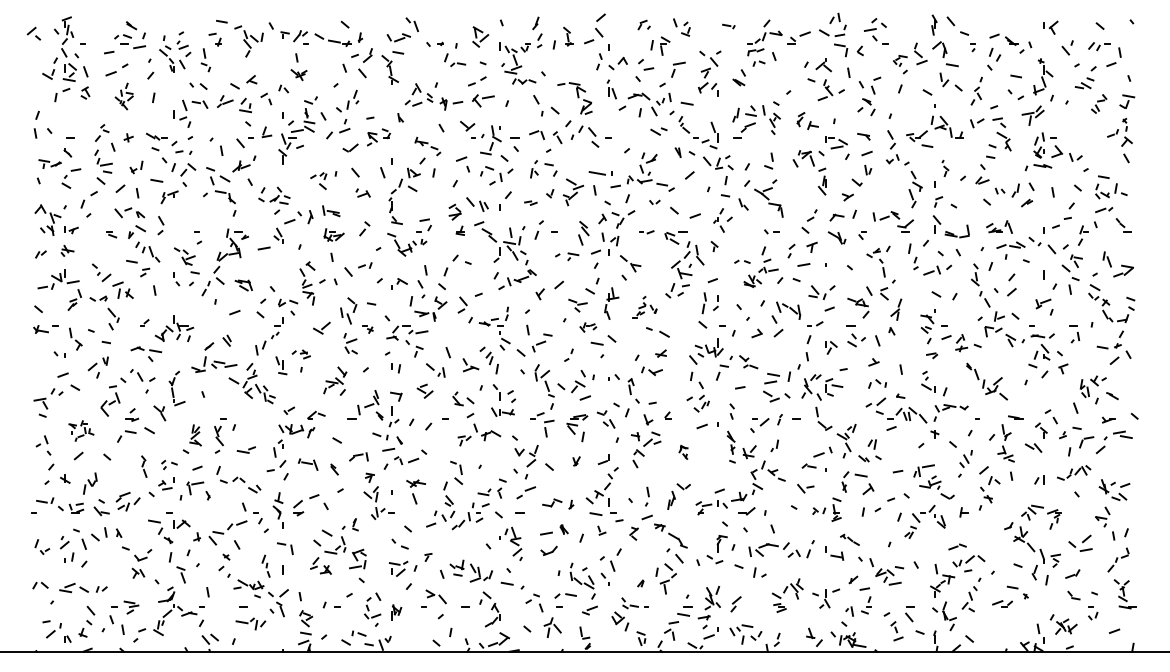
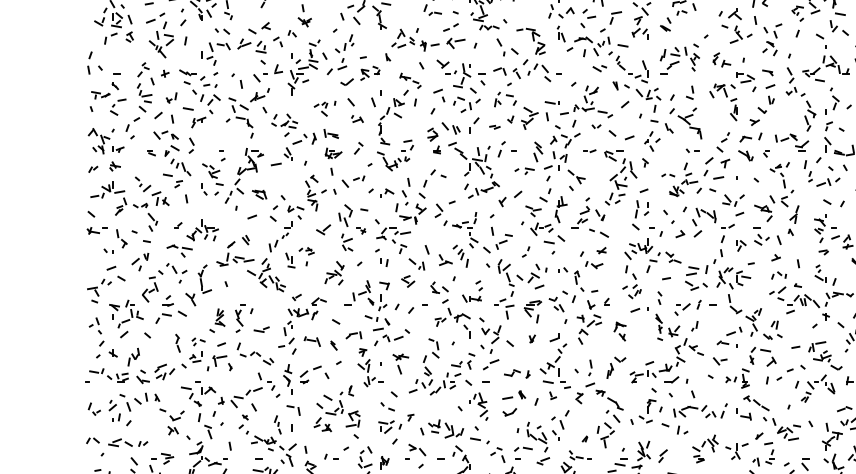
part: (124, 96) -> (161, 39), size x1.67
part: (945, 168) -> (834, 98), size x1.67
part: (600, 173) -> (551, 102), size x0.71
part: (791, 250) -> (708, 166), size x1.67
part: (644, 307) -> (588, 212), size x1.67
part: (588, 327) -> (542, 229), size x1.67
part: (496, 392) -> (466, 331), moved
part: (81, 430) -> (126, 313), size x1.67
part: (683, 452) -> (620, 331), size x1.67
part: (849, 539) -> (756, 402), size x1.67

